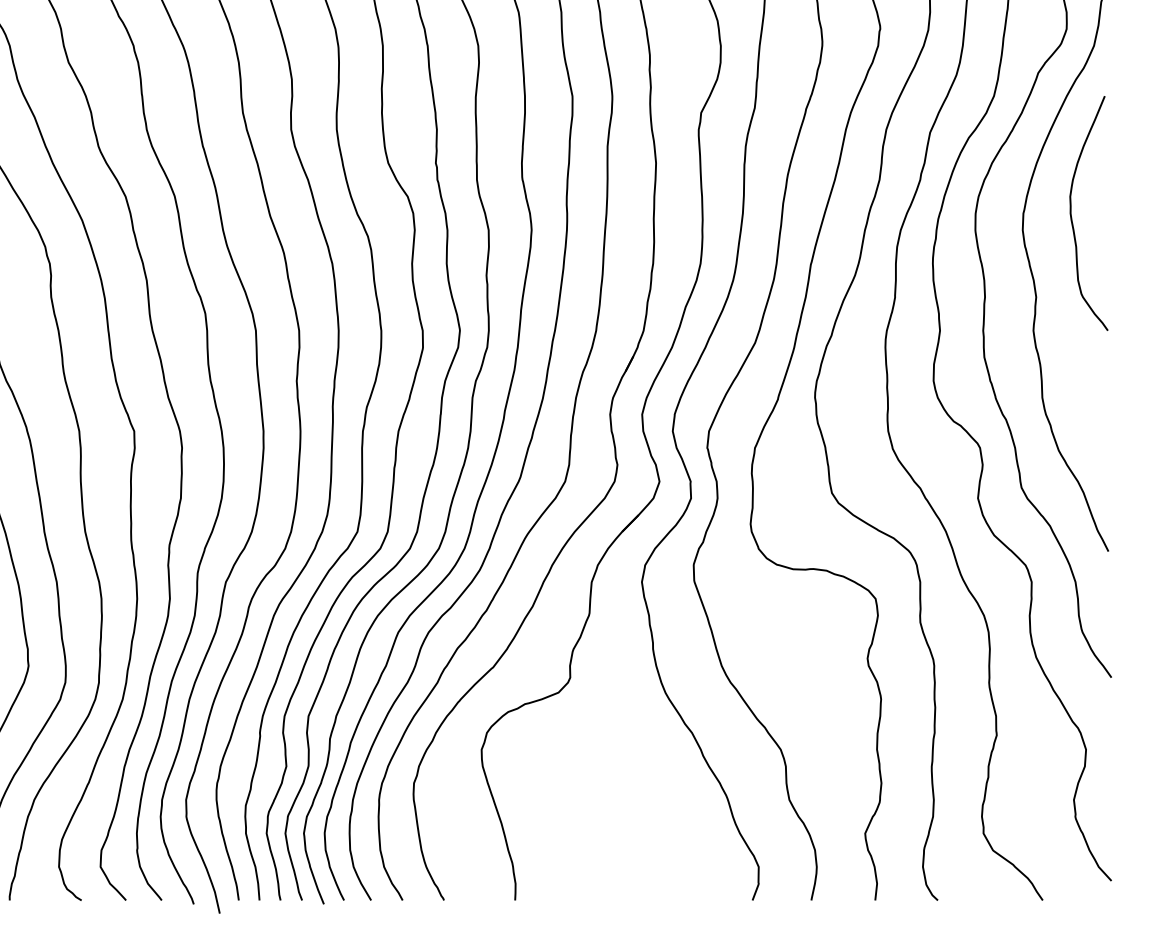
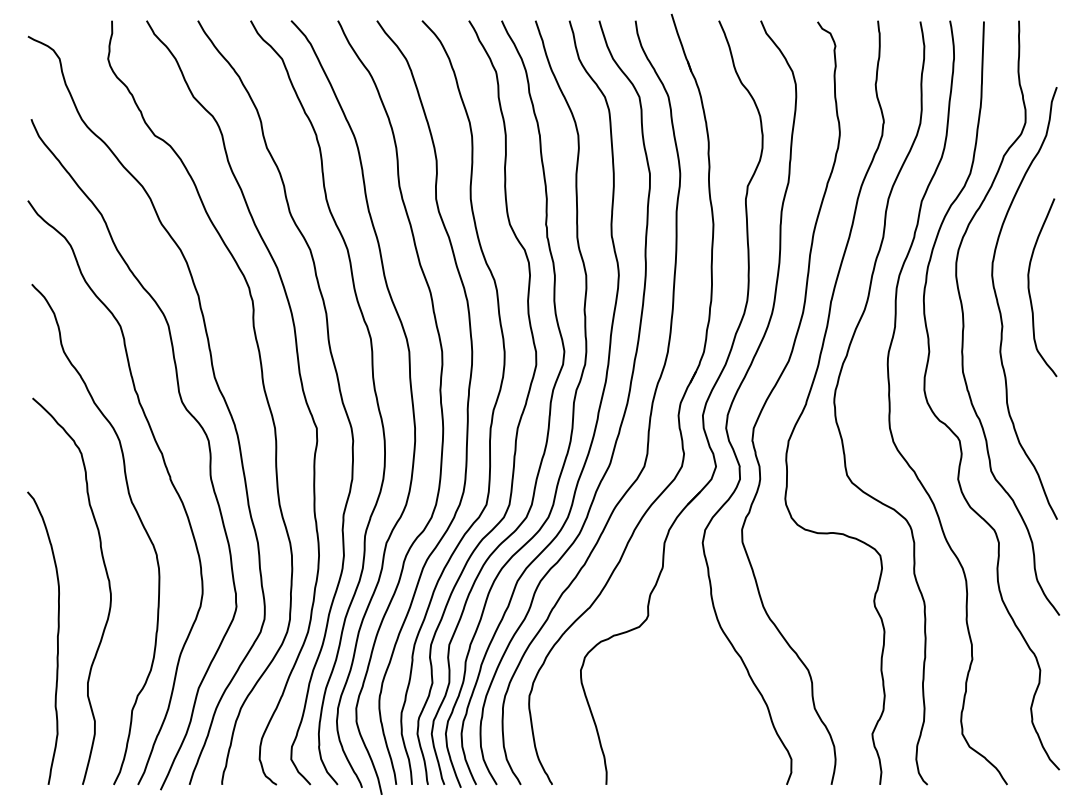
curve: (1071, 213) -> (1029, 287), moved

